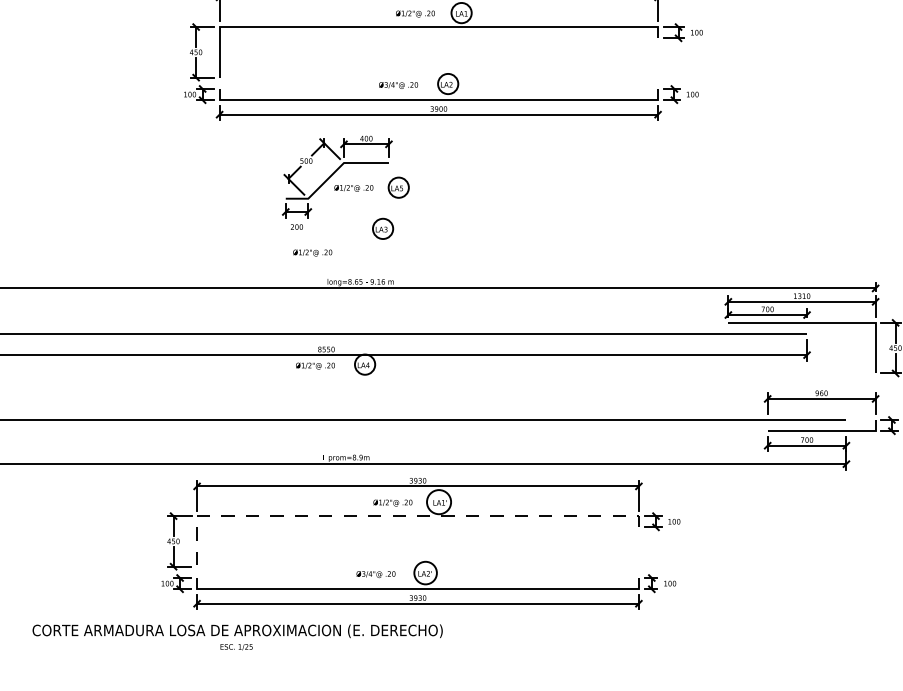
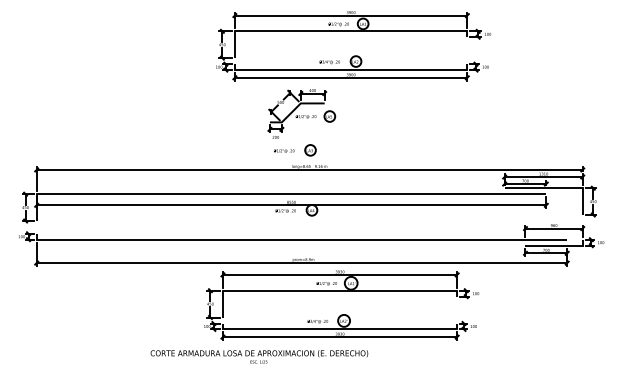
part: (383, 229) -> (310, 150), moved
line: (398, 515) -> (329, 290), dashed -> solid
text: (237, 636) -> (259, 356), moved

